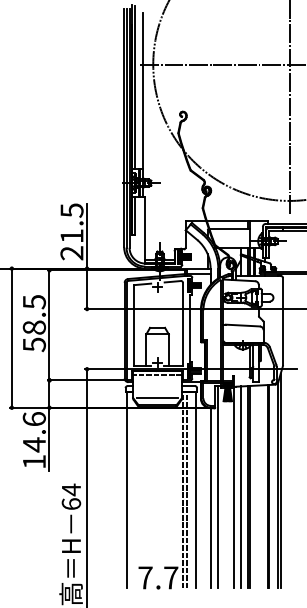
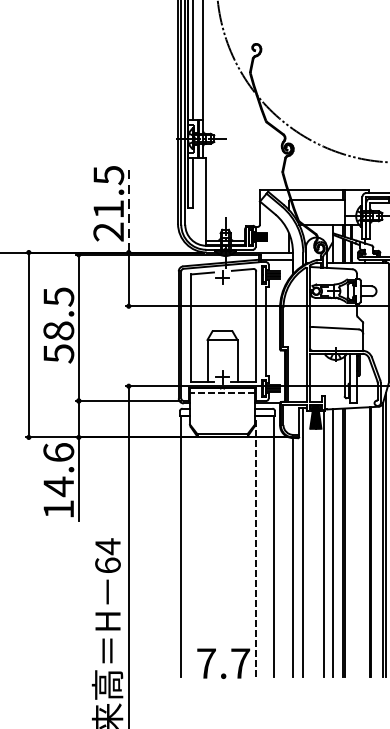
line: (87, 235) -> (129, 208), solid -> dashed
line: (157, 398) -> (222, 425), removed
line: (186, 489) -> (260, 546), removed

